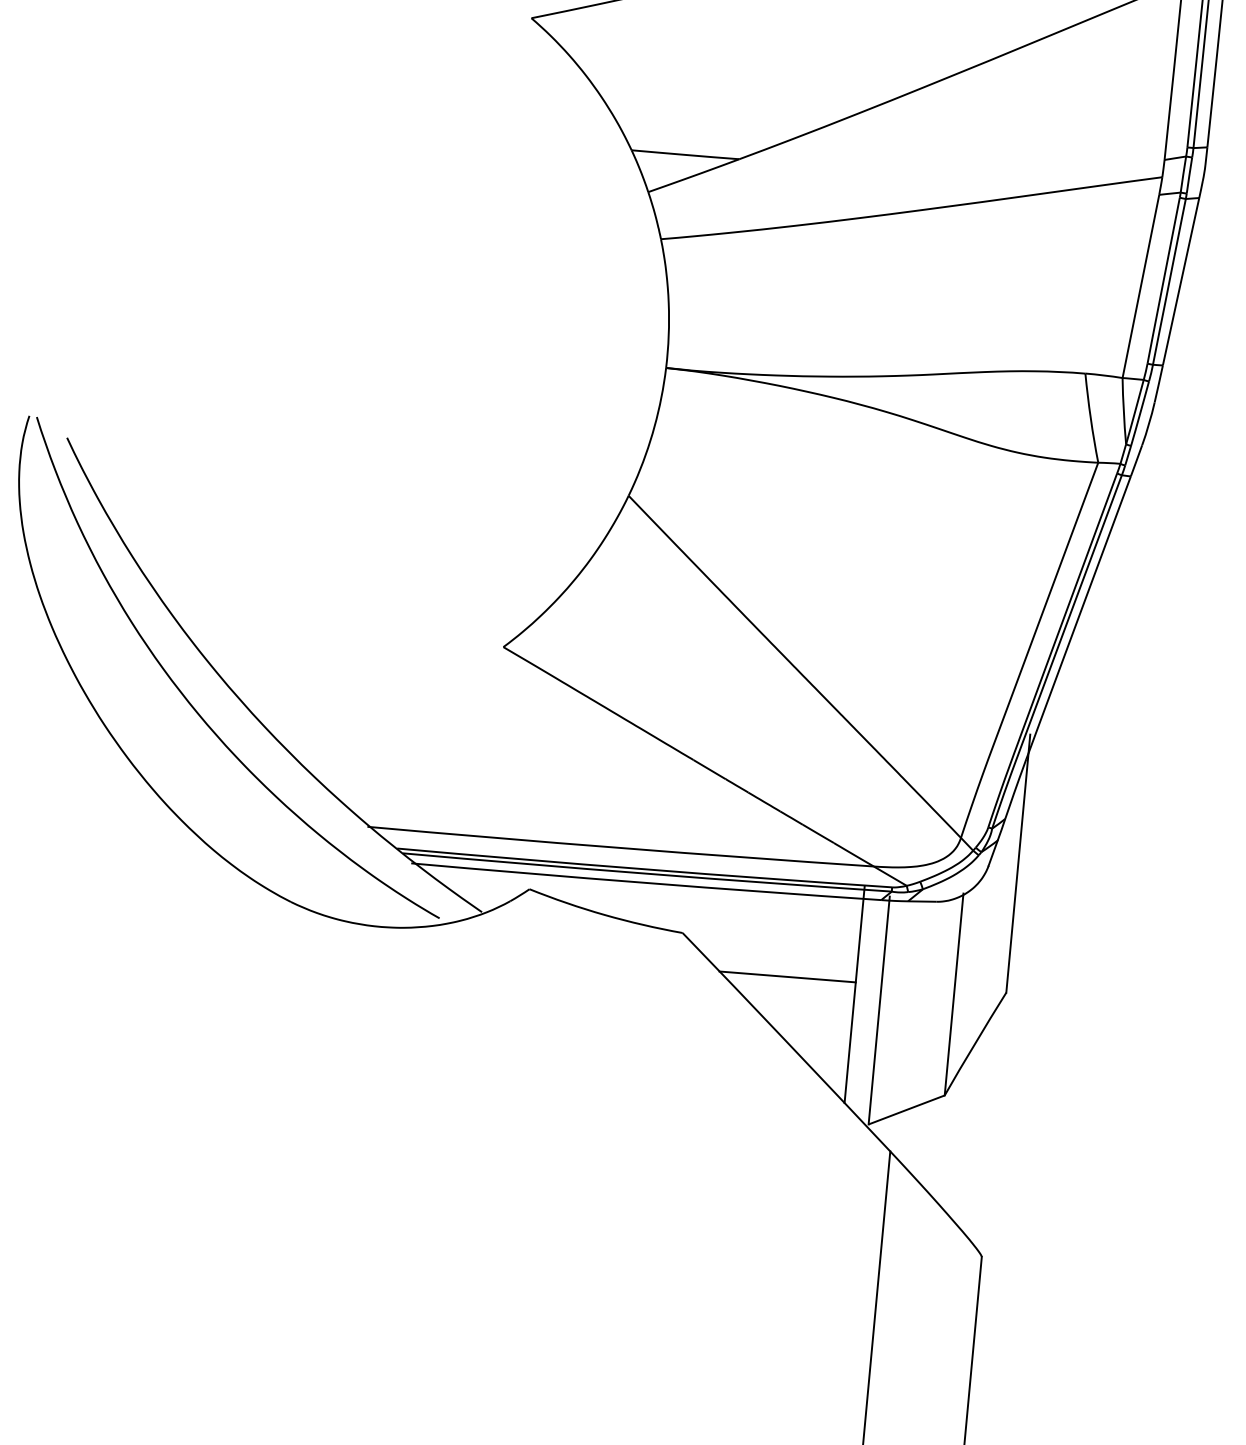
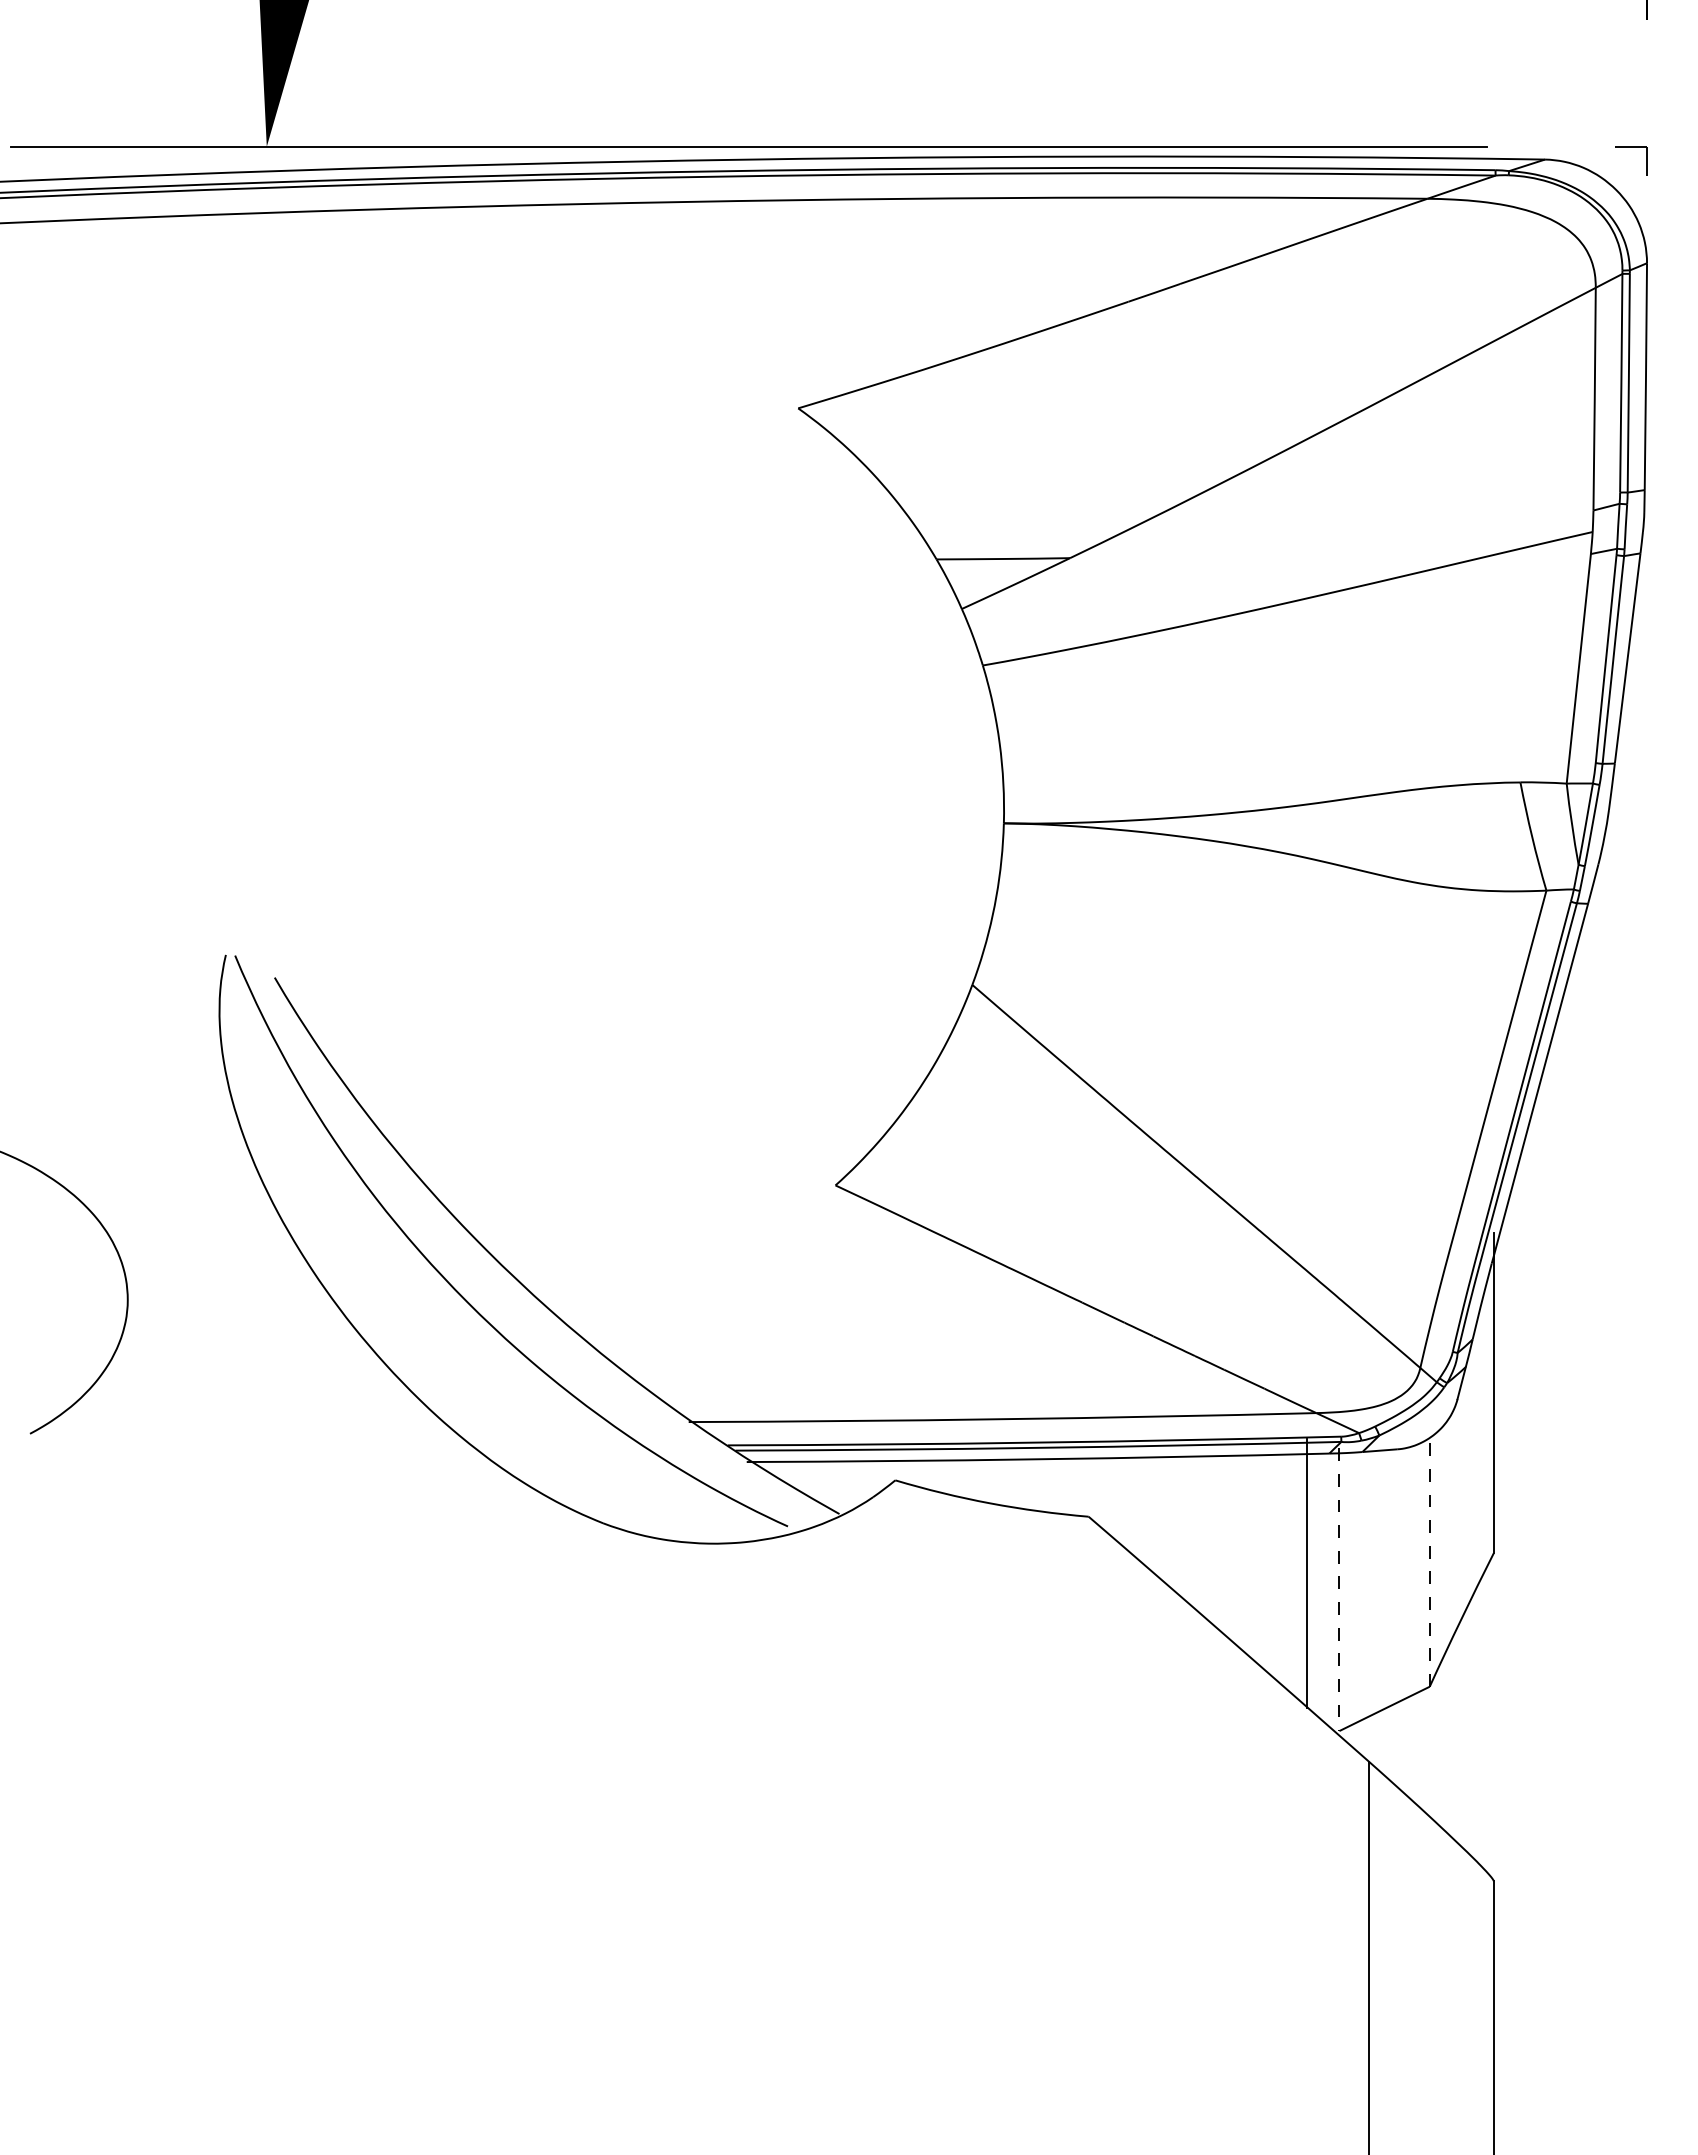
line: (787, 976) -> (1222, 1558), removed
line: (953, 993) -> (1429, 1560), solid -> dashed
line: (879, 1011) -> (1339, 1590), solid -> dashed

